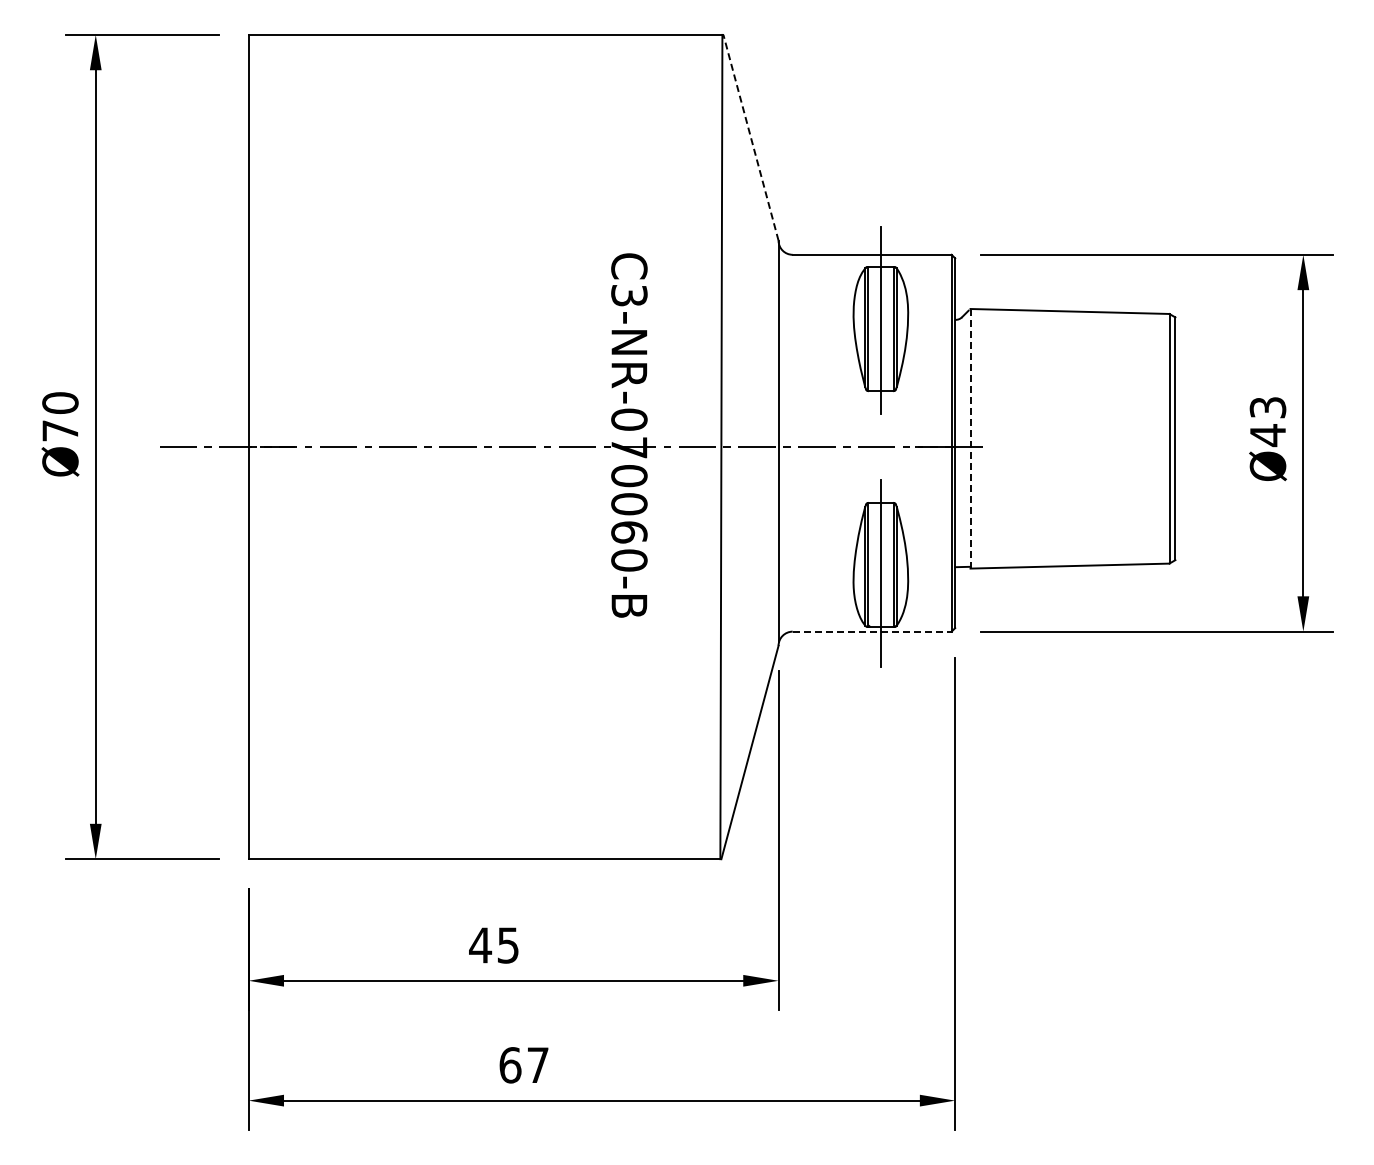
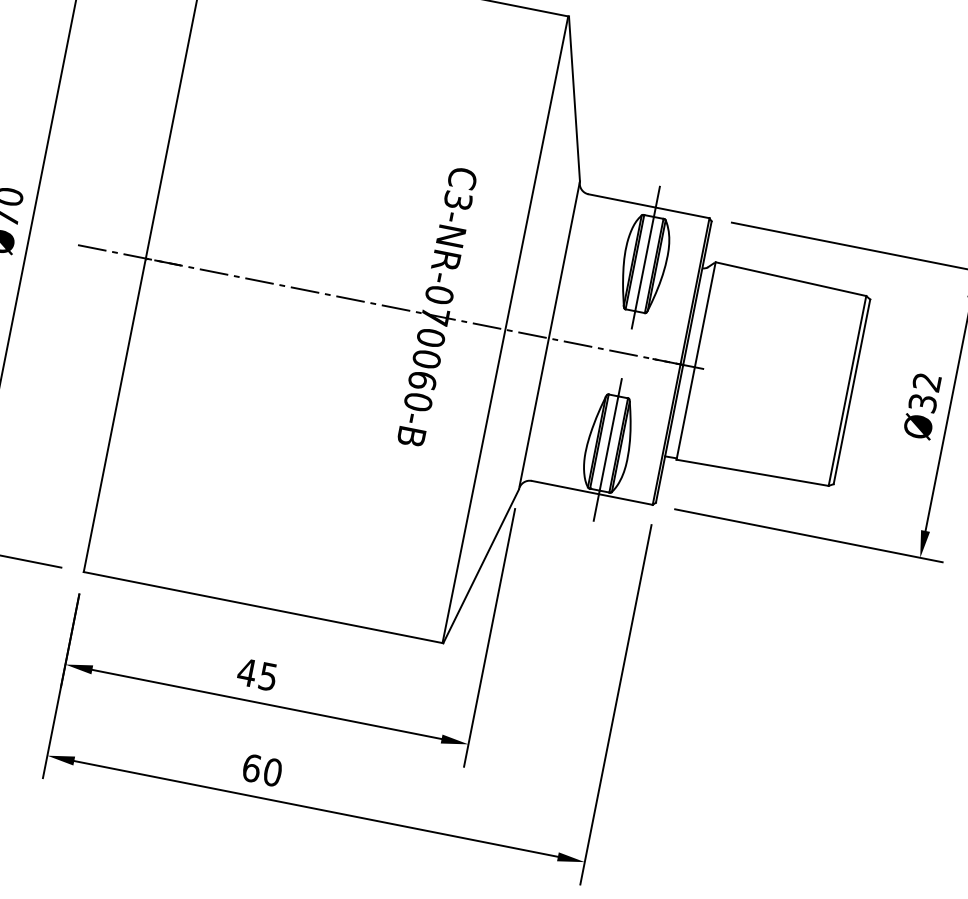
line: (751, 137) -> (574, 98), dashed -> solid
text: (1267, 422) -> (924, 393), Ø43 -> Ø32
line: (970, 438) -> (696, 360), dashed -> solid
line: (872, 631) -> (592, 492), dashed -> solid
text: (538, 1065) -> (273, 772), 67 -> 60

